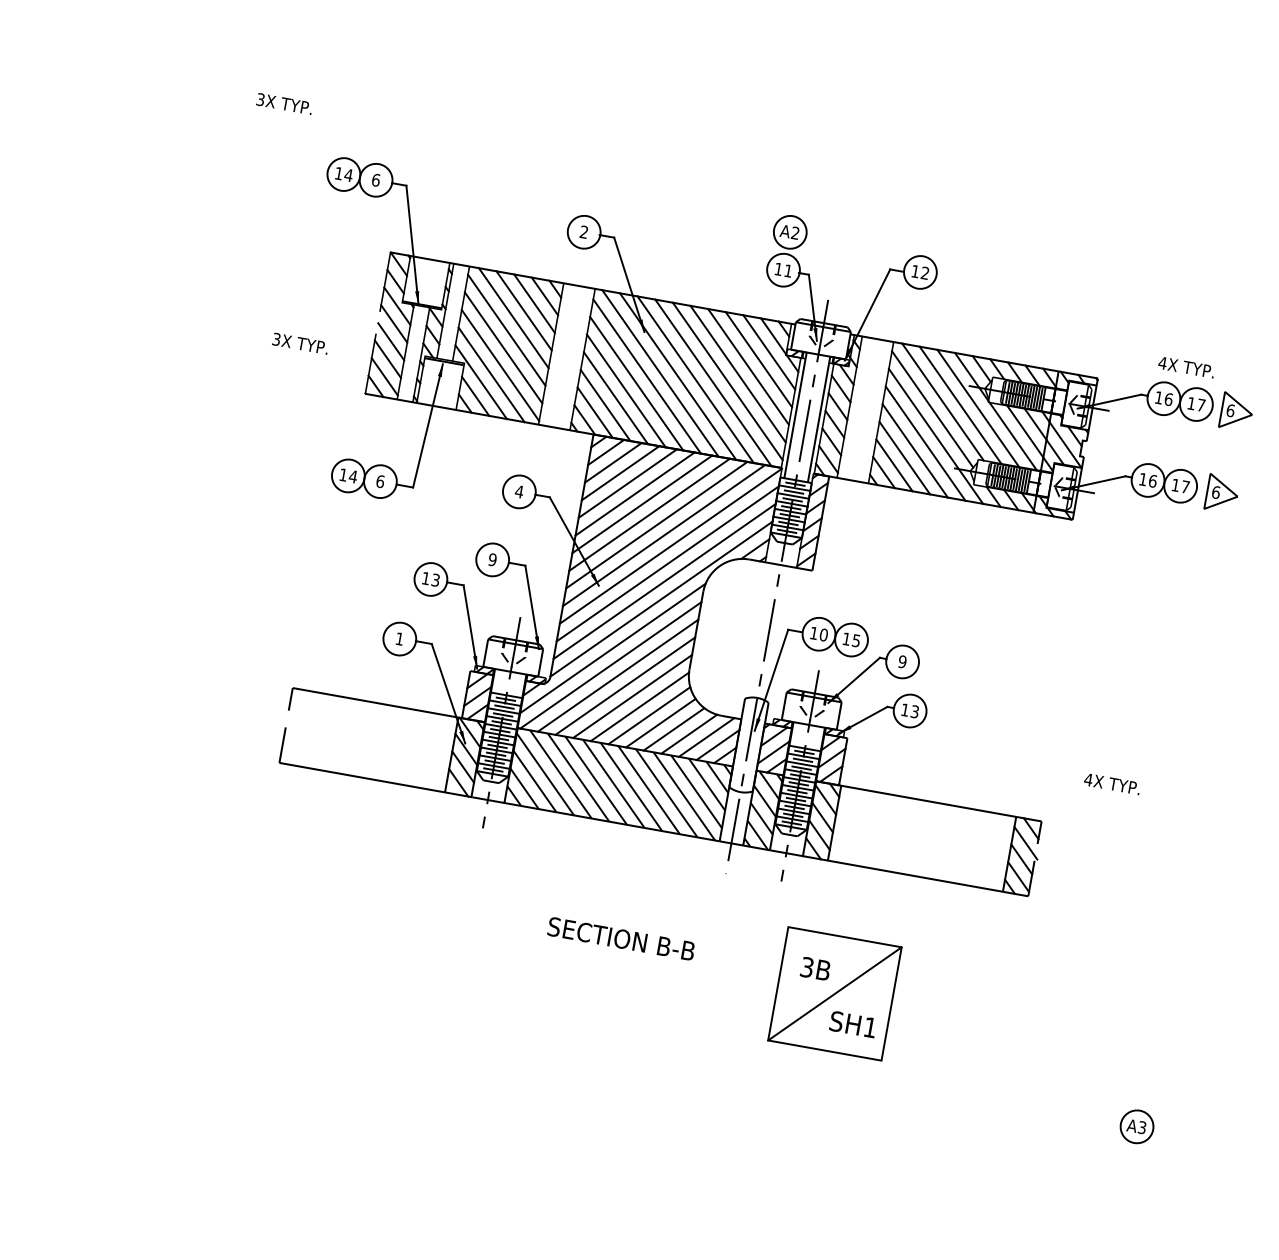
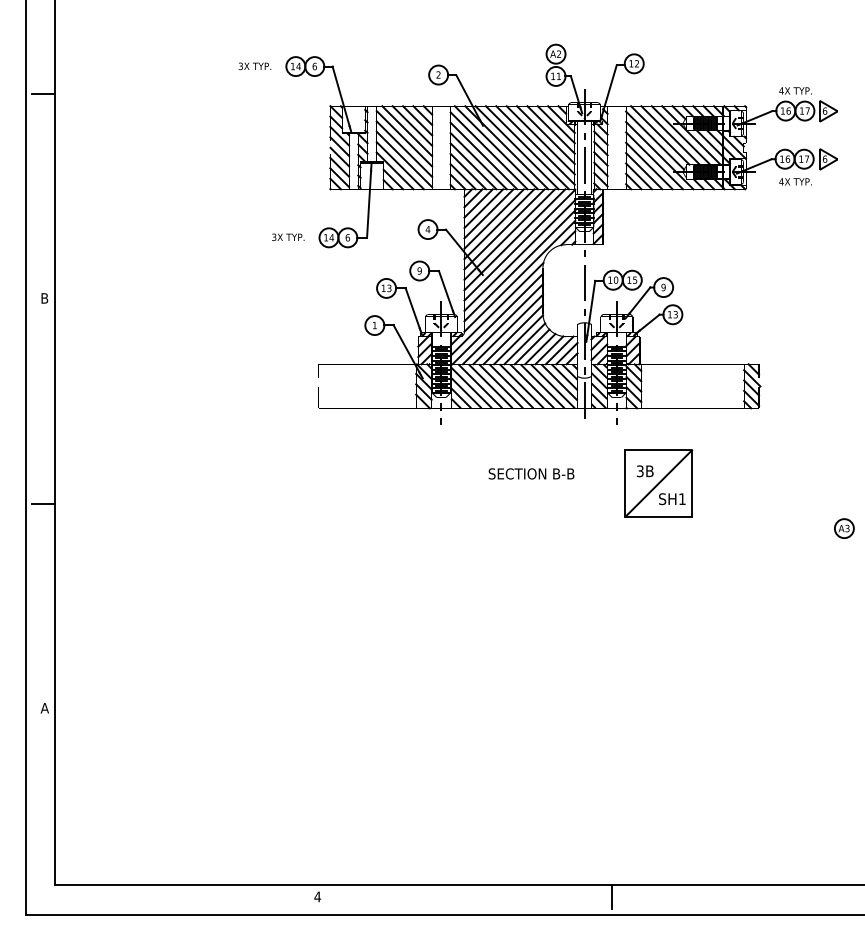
text: (283, 104) -> (254, 66), moved
text: (300, 344) -> (288, 237), moved
text: (1112, 783) -> (795, 181), moved

